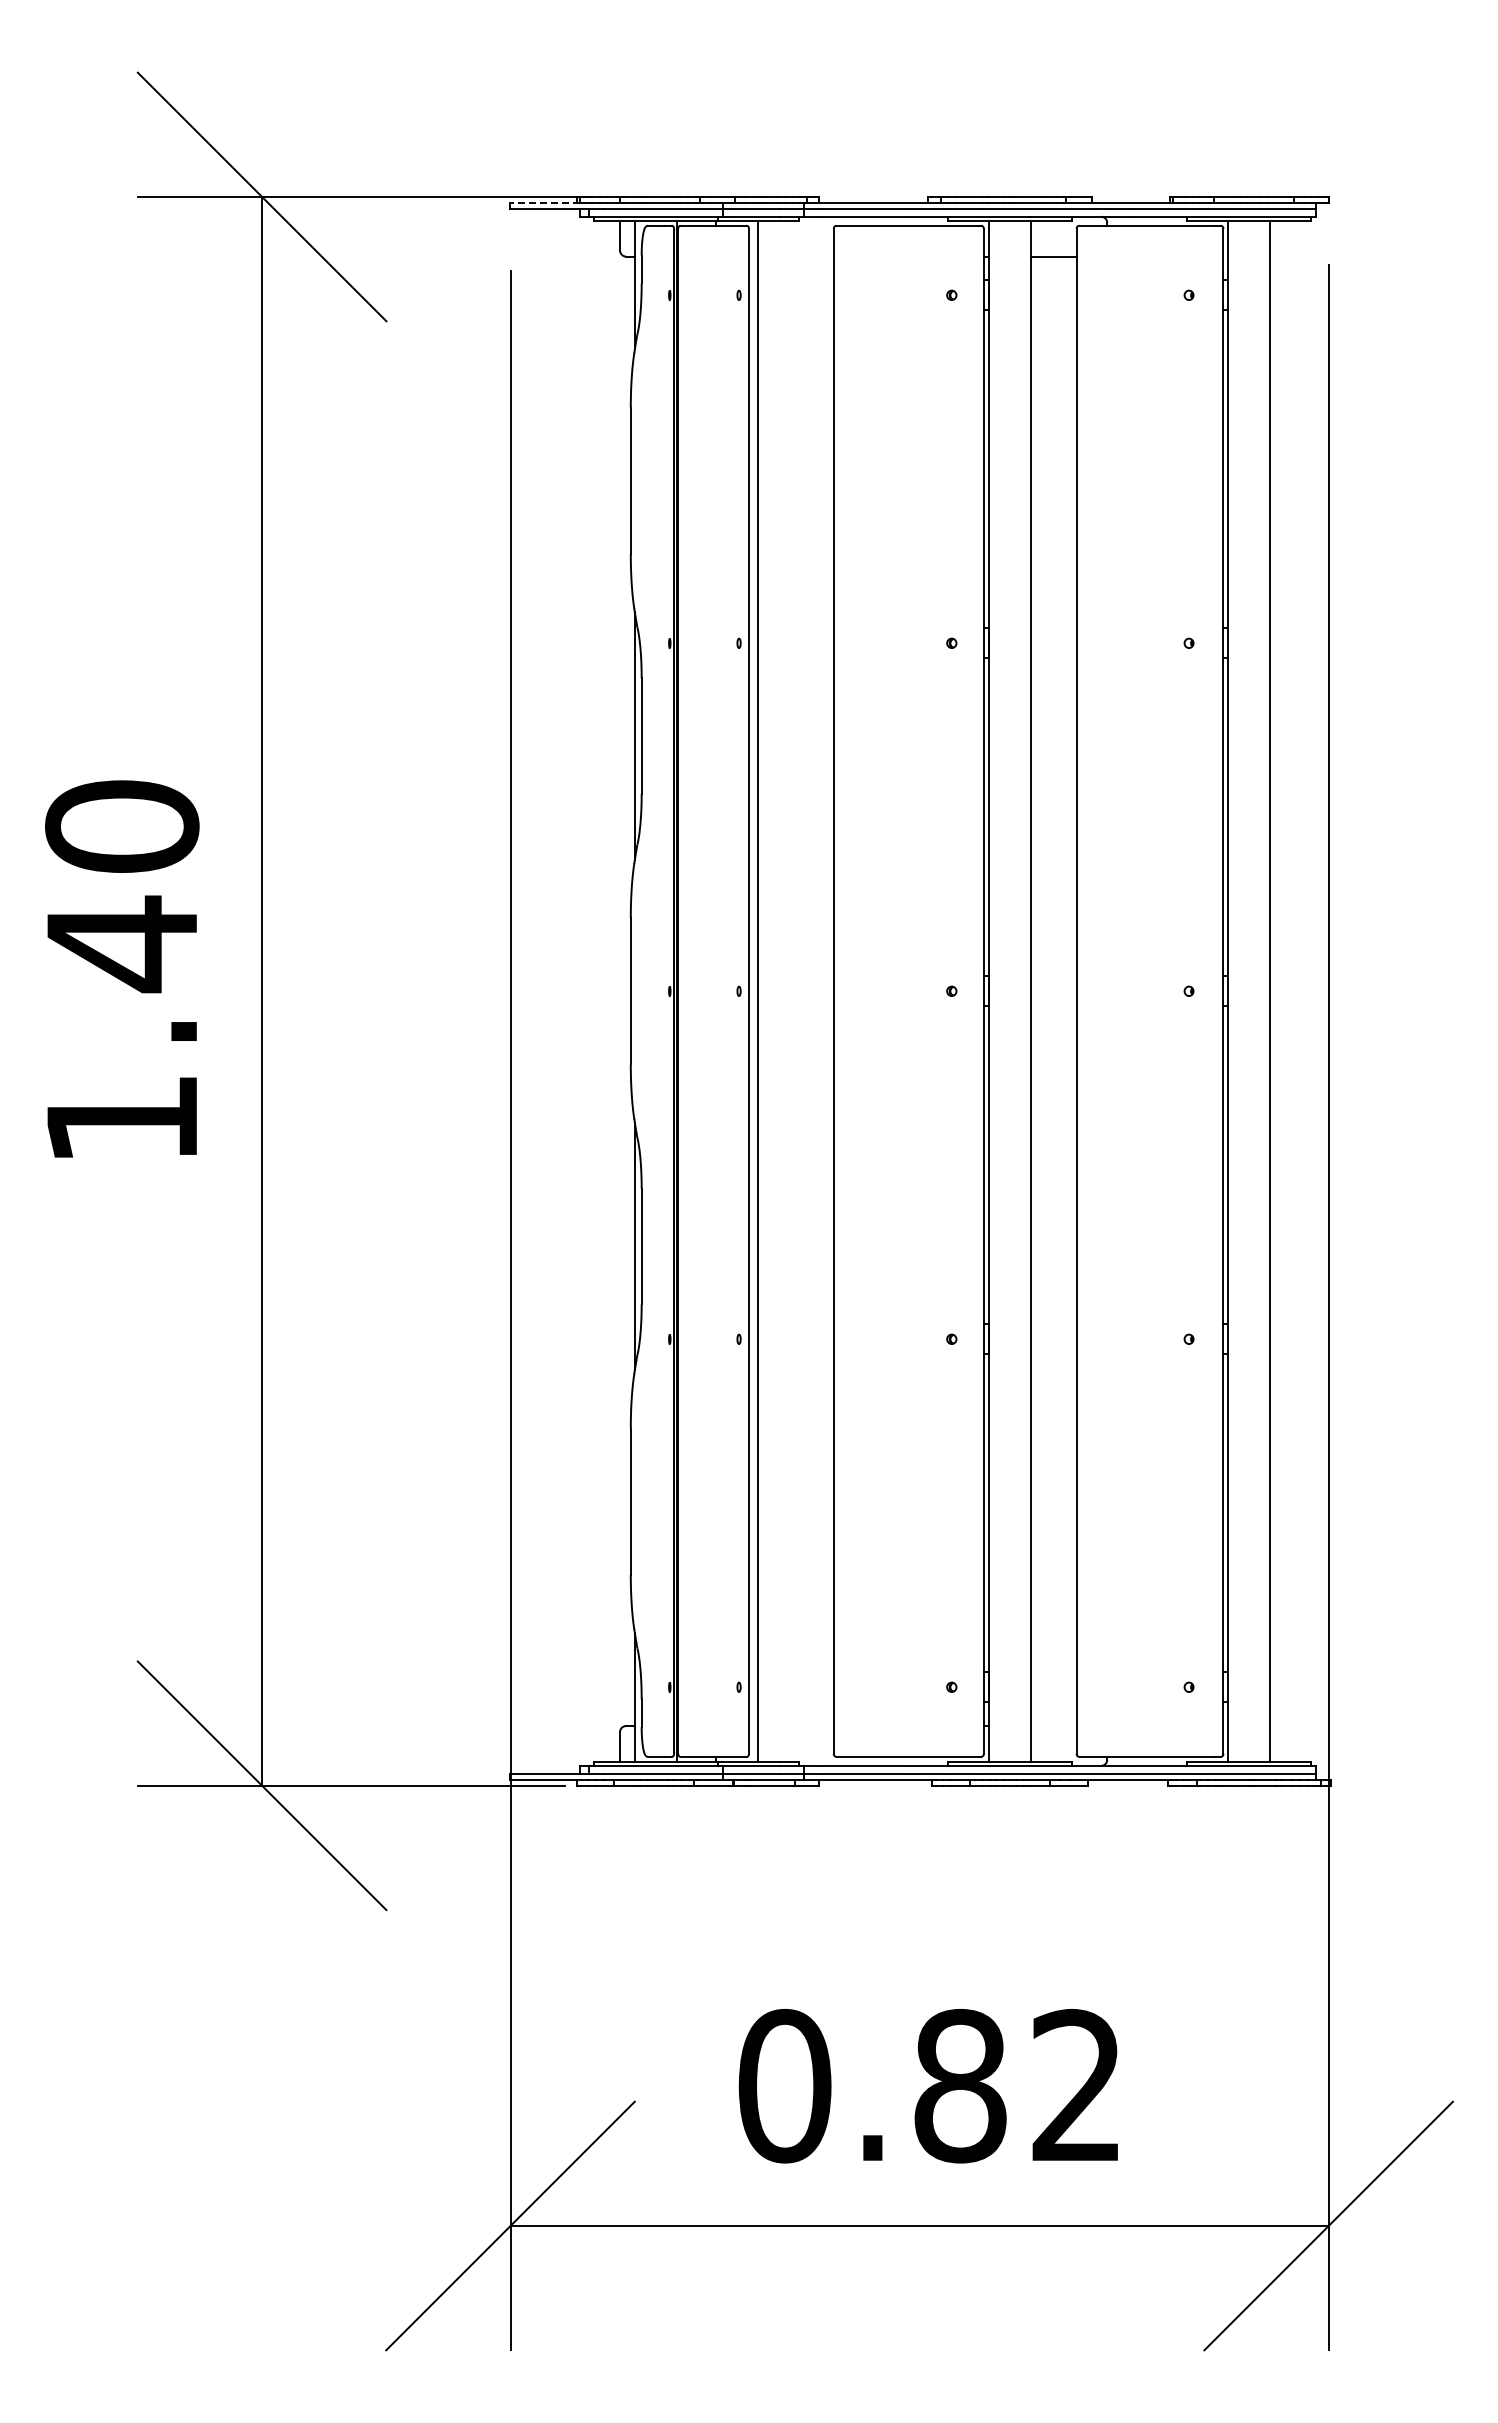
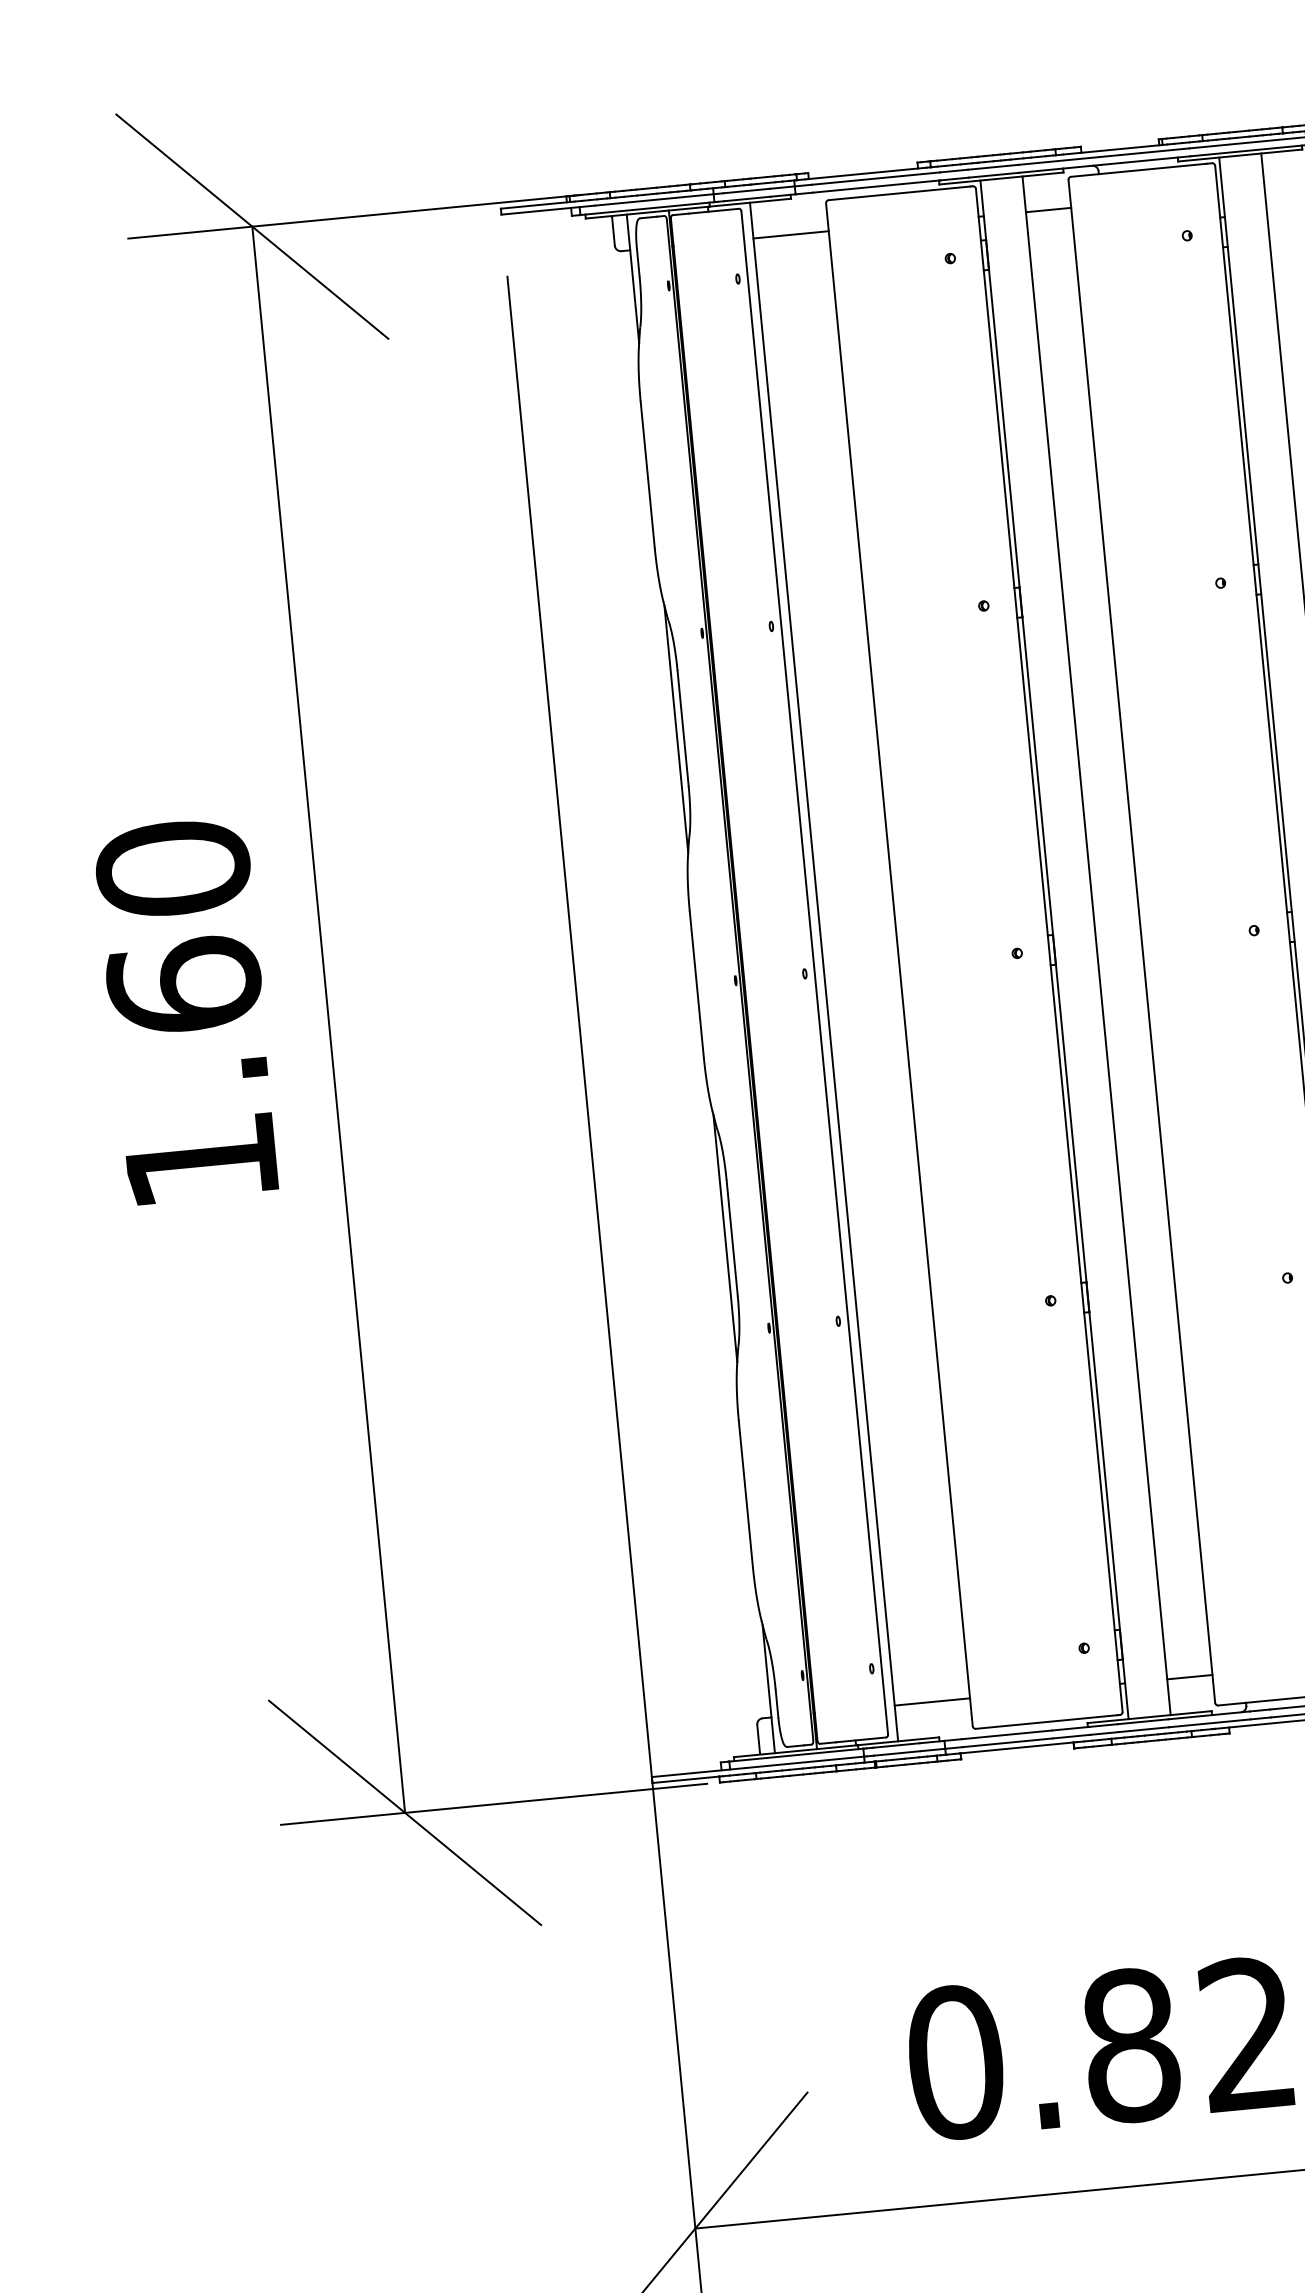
line: (545, 202) -> (535, 204), dashed -> solid
line: (795, 256) -> (790, 234), added
text: (122, 944) -> (184, 986), 1.40 -> 1.60
line: (795, 1726) -> (931, 1702), added
line: (1053, 1726) -> (1189, 1677), added

